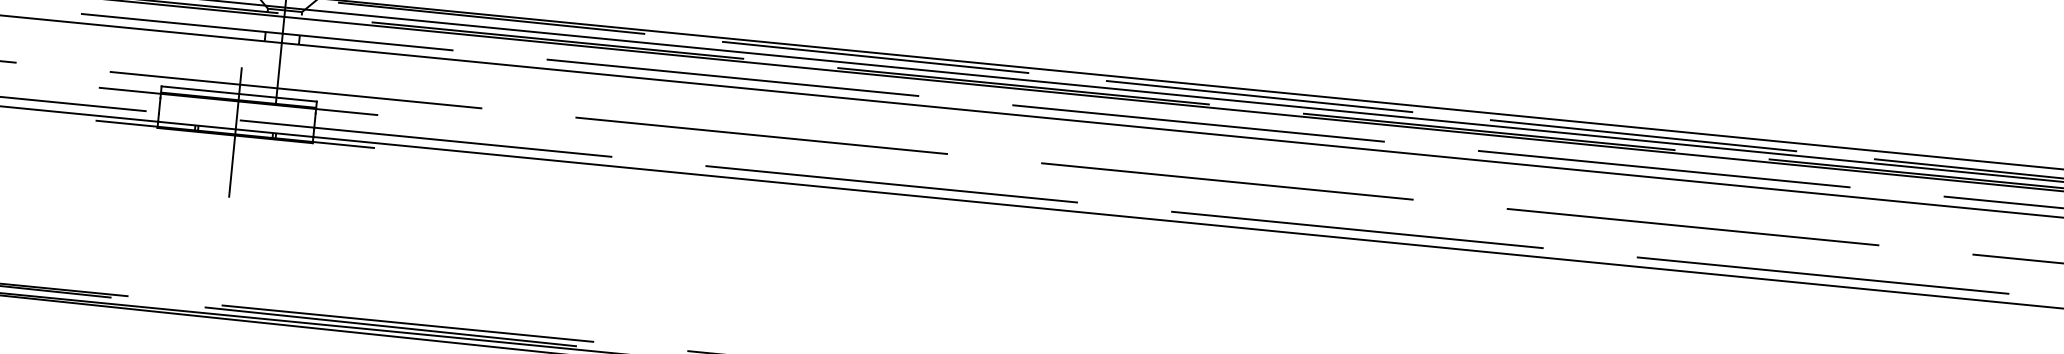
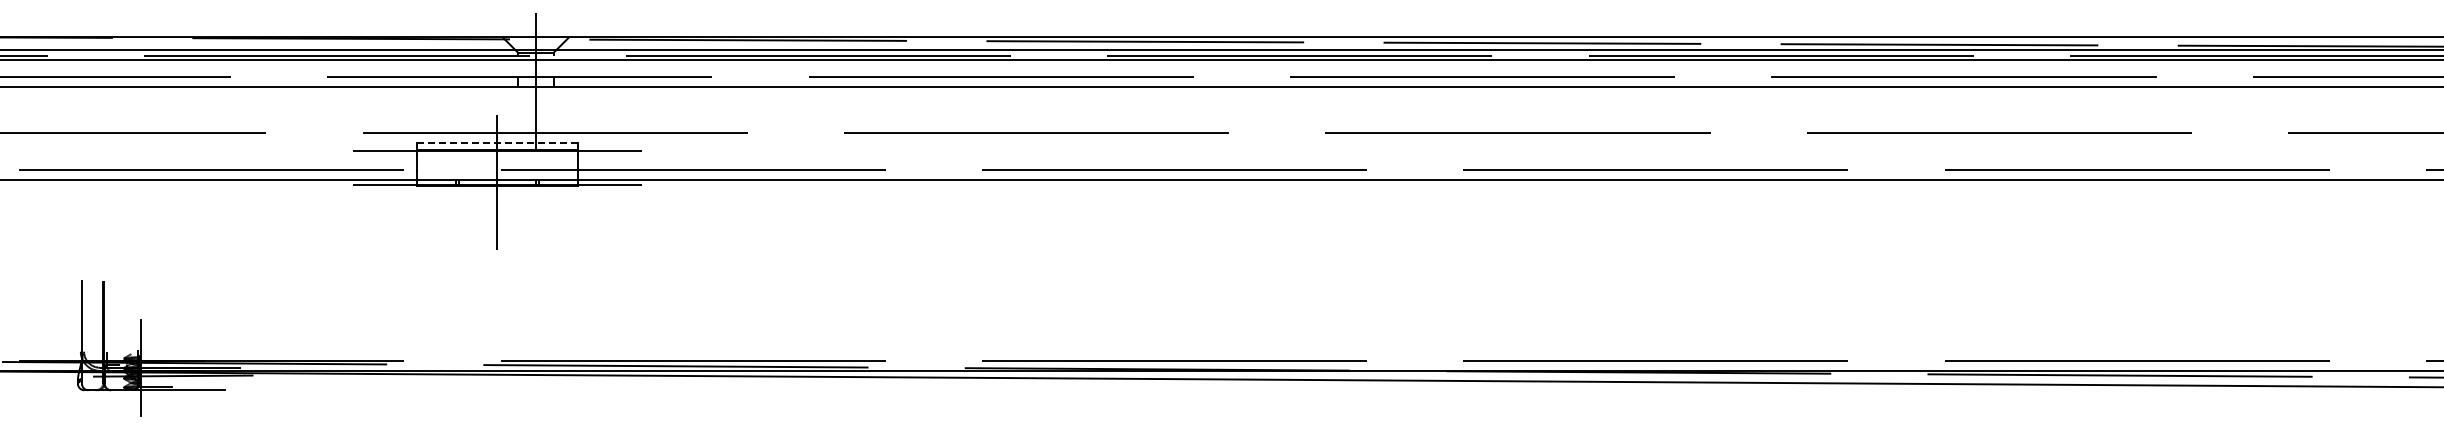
line: (239, 94) -> (497, 143), solid -> dashed

